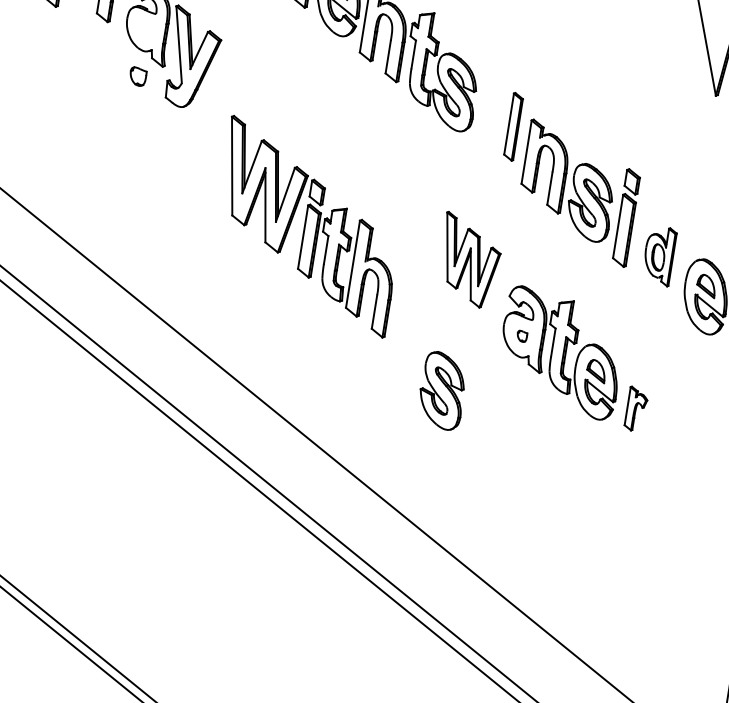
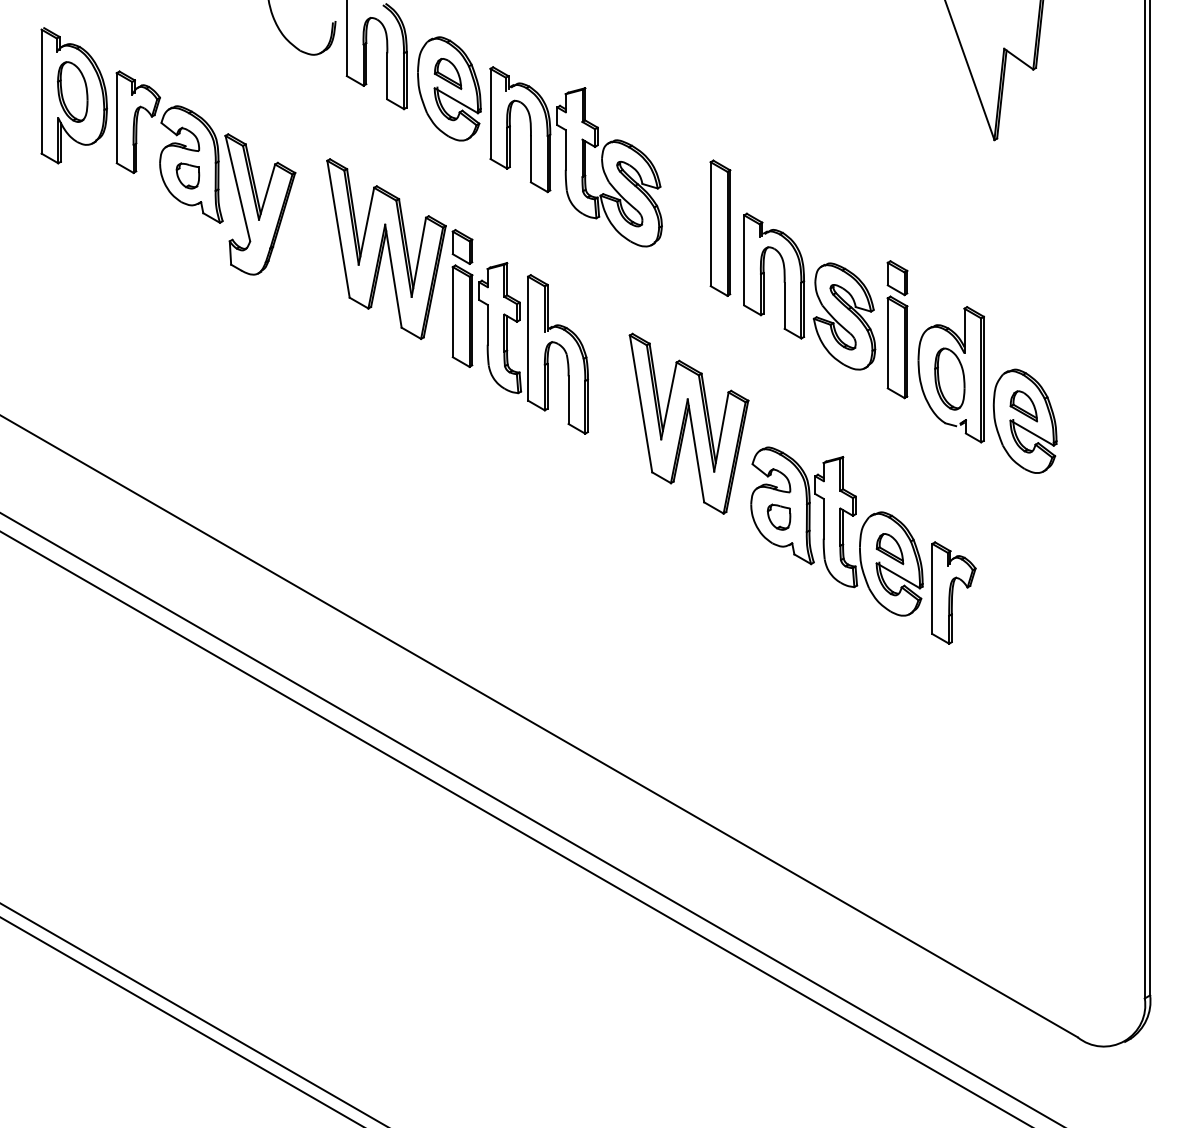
part: (137, 76) -> (187, 175), moved
part: (513, 126) -> (720, 227), size x1.43
part: (308, 226) -> (457, 296), moved
part: (658, 255) -> (950, 374), size x1.67
part: (469, 260) -> (688, 423), size x1.43
part: (521, 335) -> (778, 516), size x1.67
part: (442, 390) -> (680, 610), removed
part: (636, 408) -> (953, 592), size x1.67

